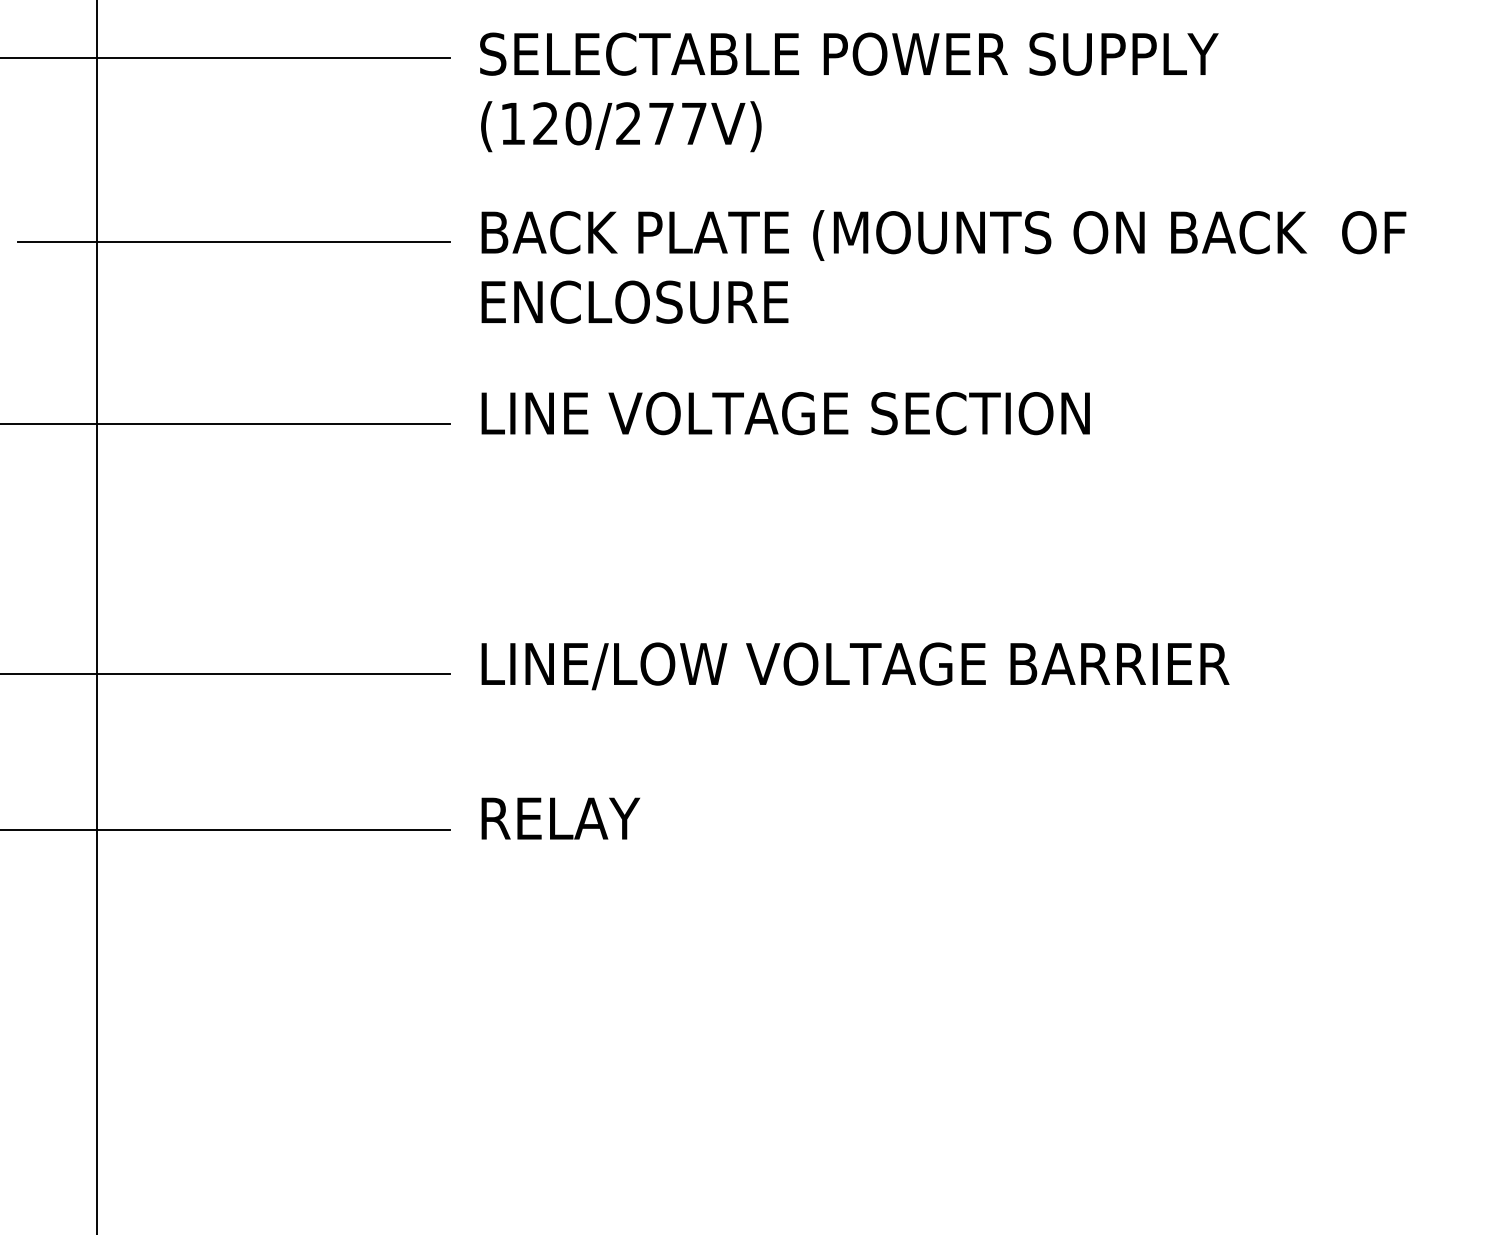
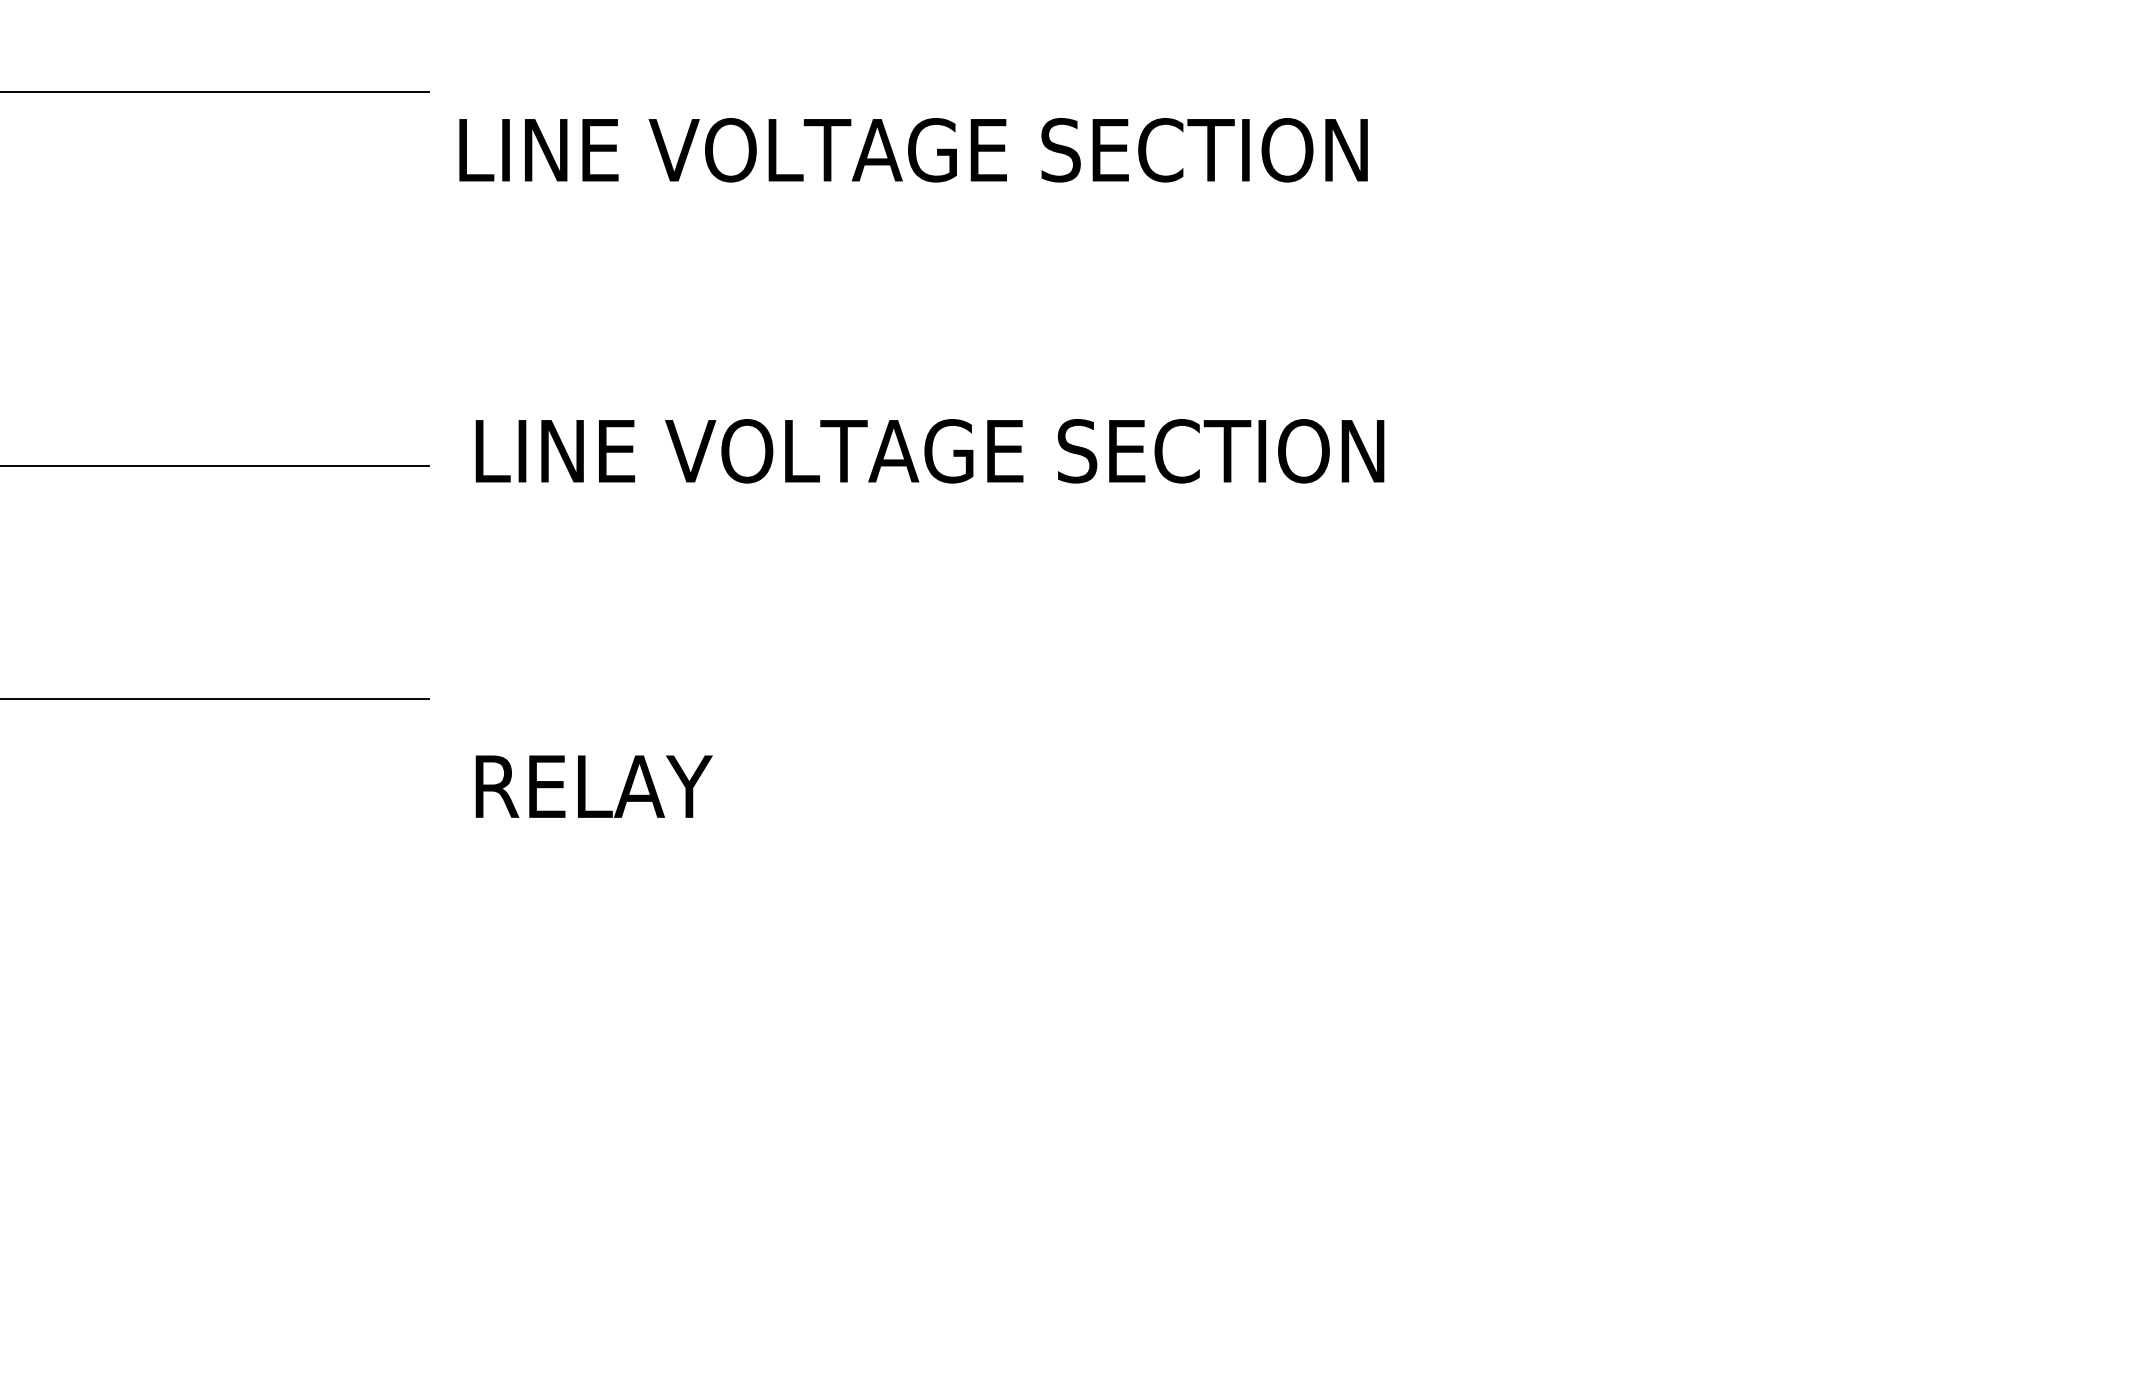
text: (785, 413) -> (913, 150), moved
text: (910, 666) -> (1116, 454), LINE/LOW VOLTAGE BARRIER -> LINE VOLTAGE SECTION
text: (560, 818) -> (593, 786), moved

